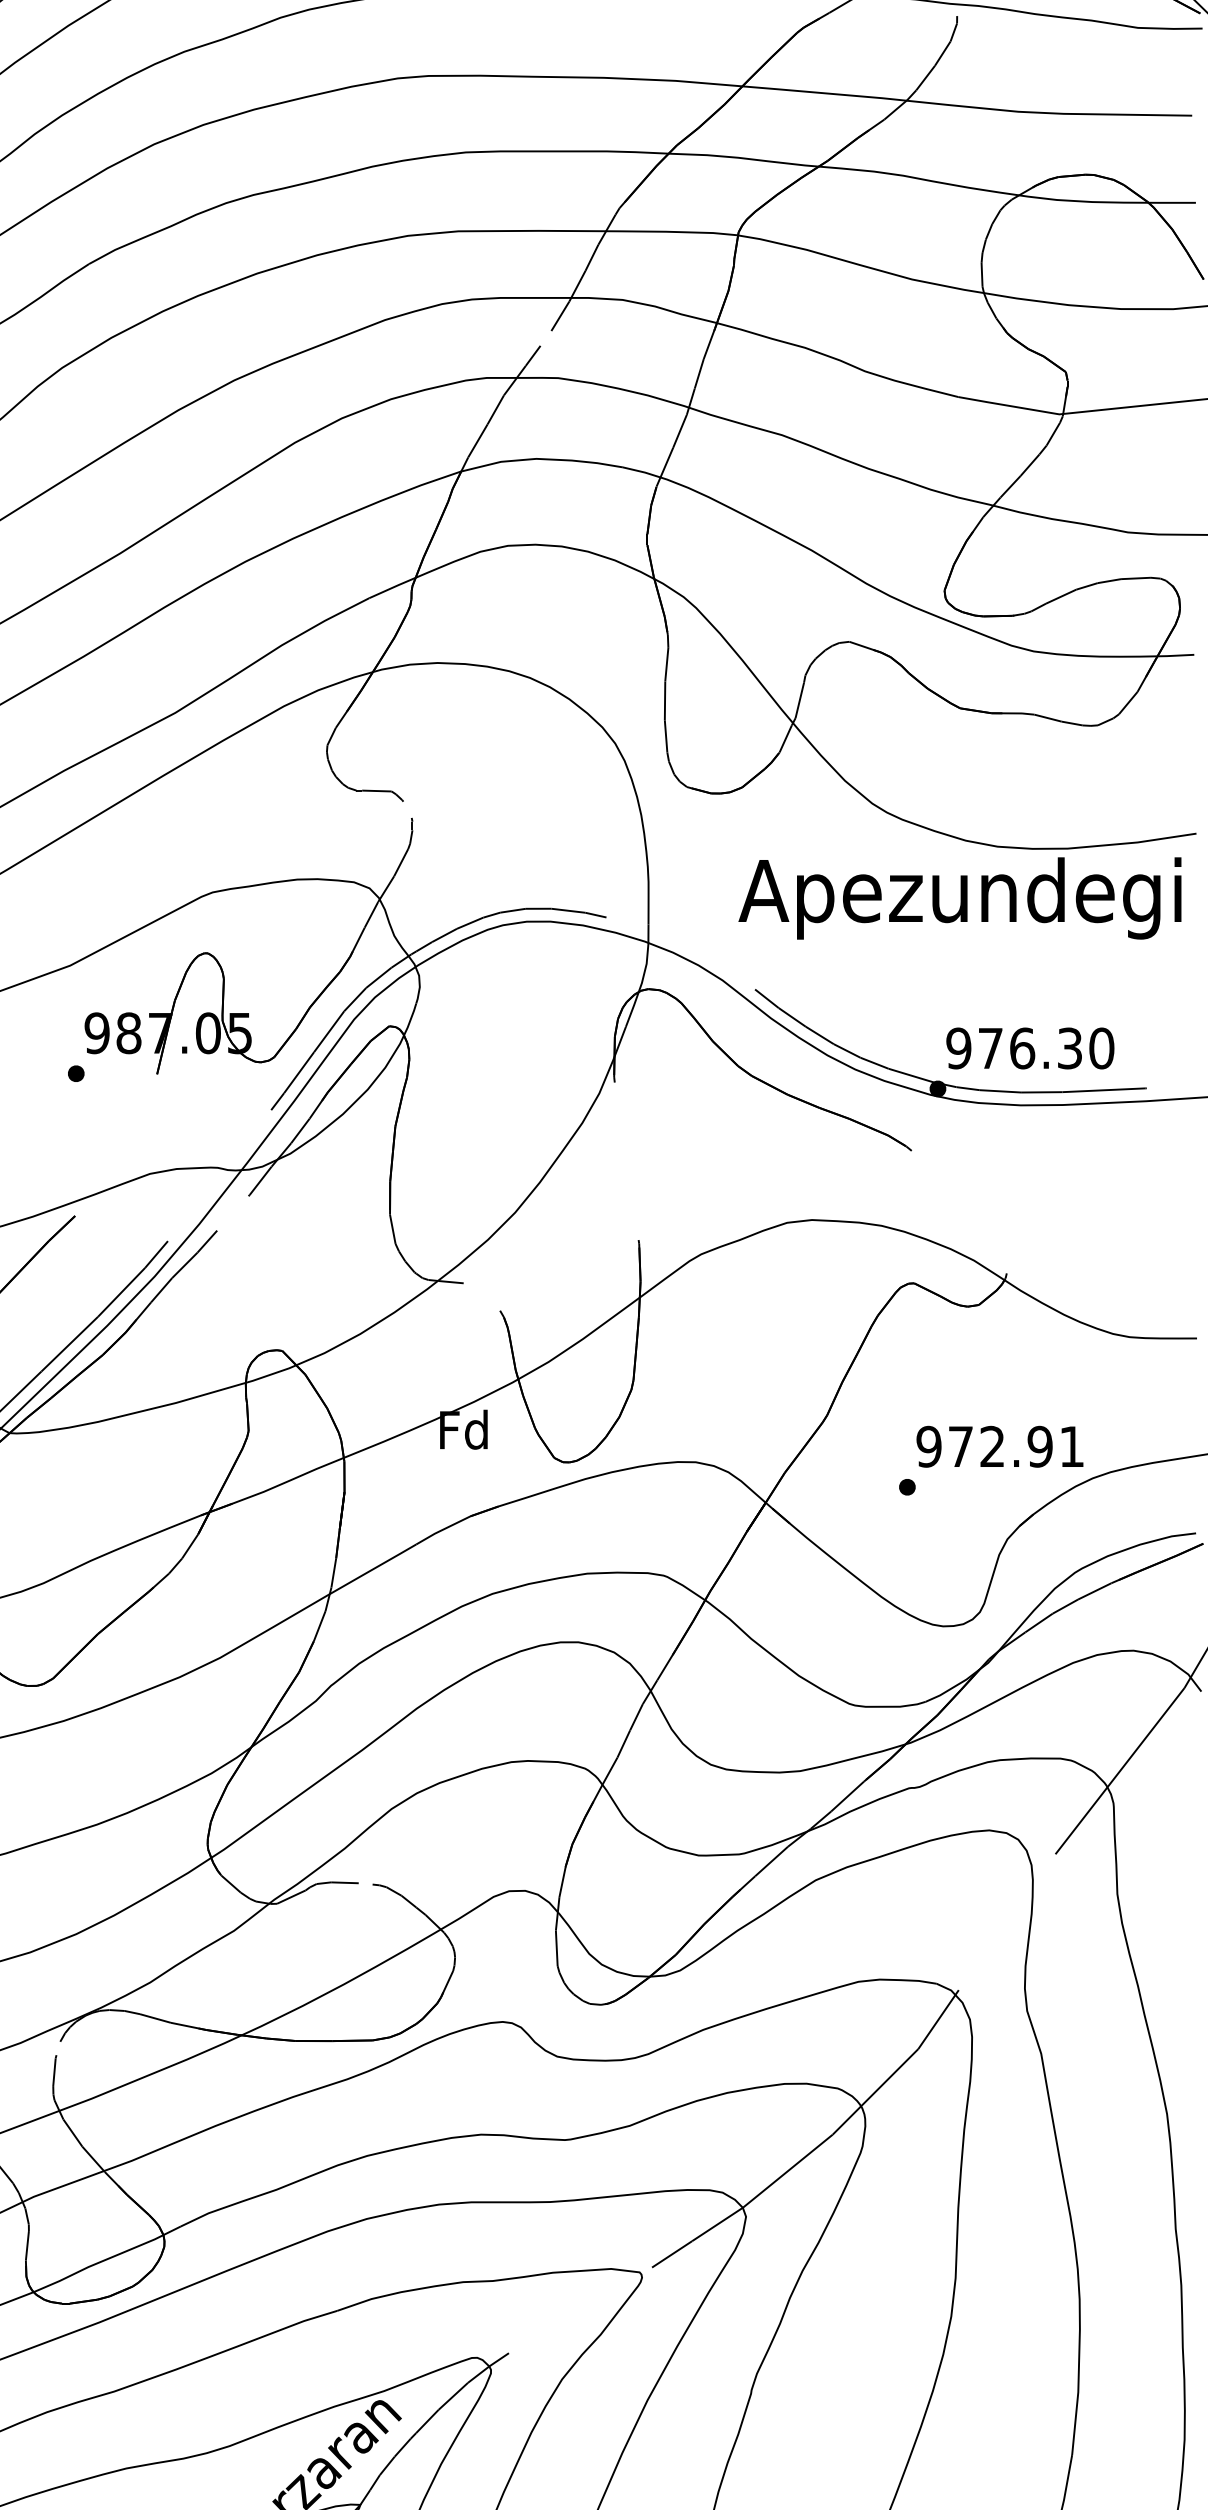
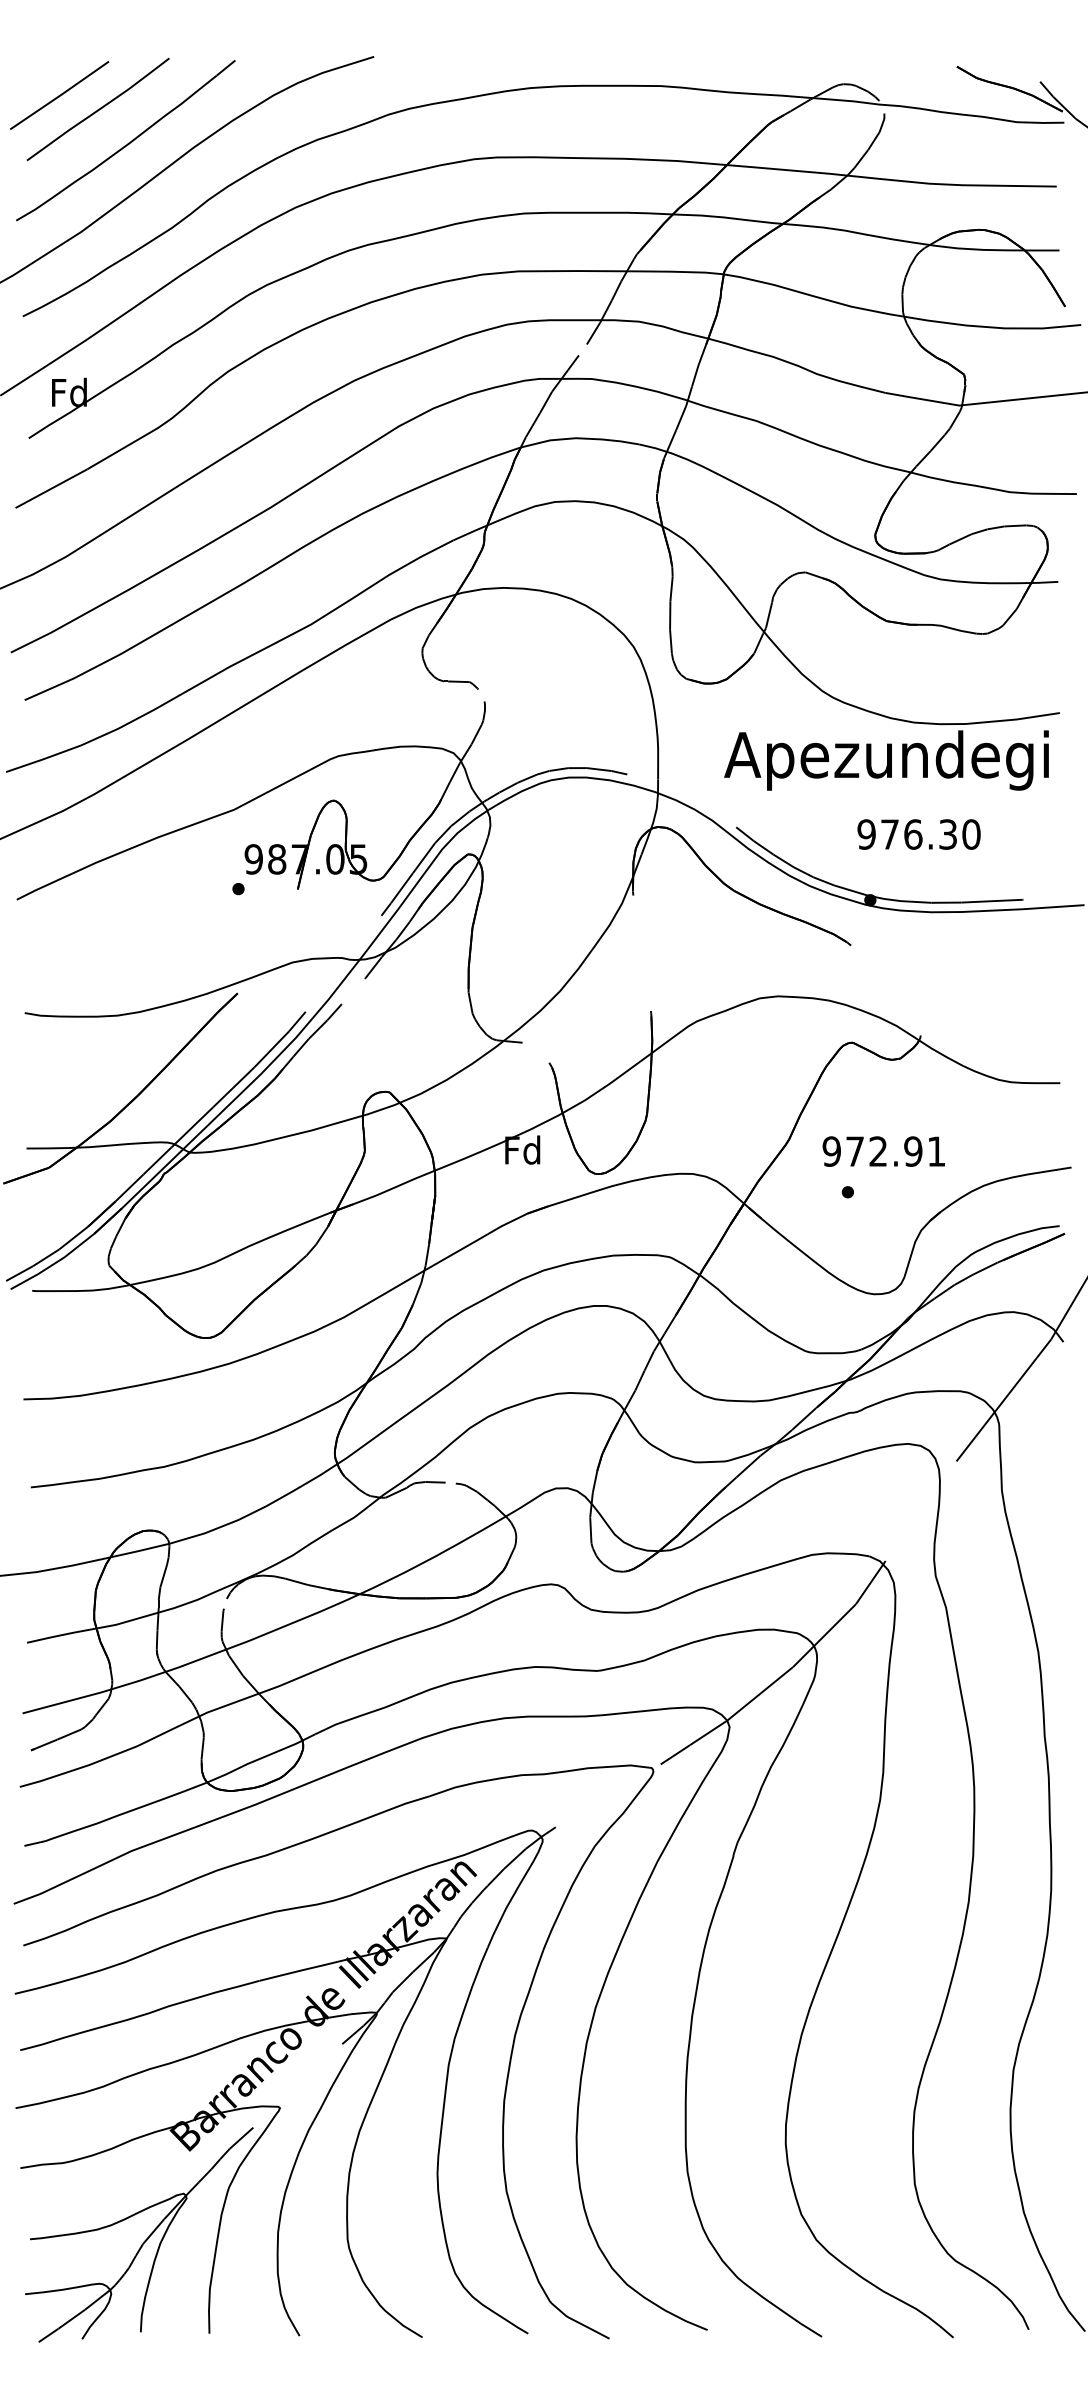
text: (1029, 1048) -> (918, 834), moved
text: (999, 1446) -> (883, 1151), moved

